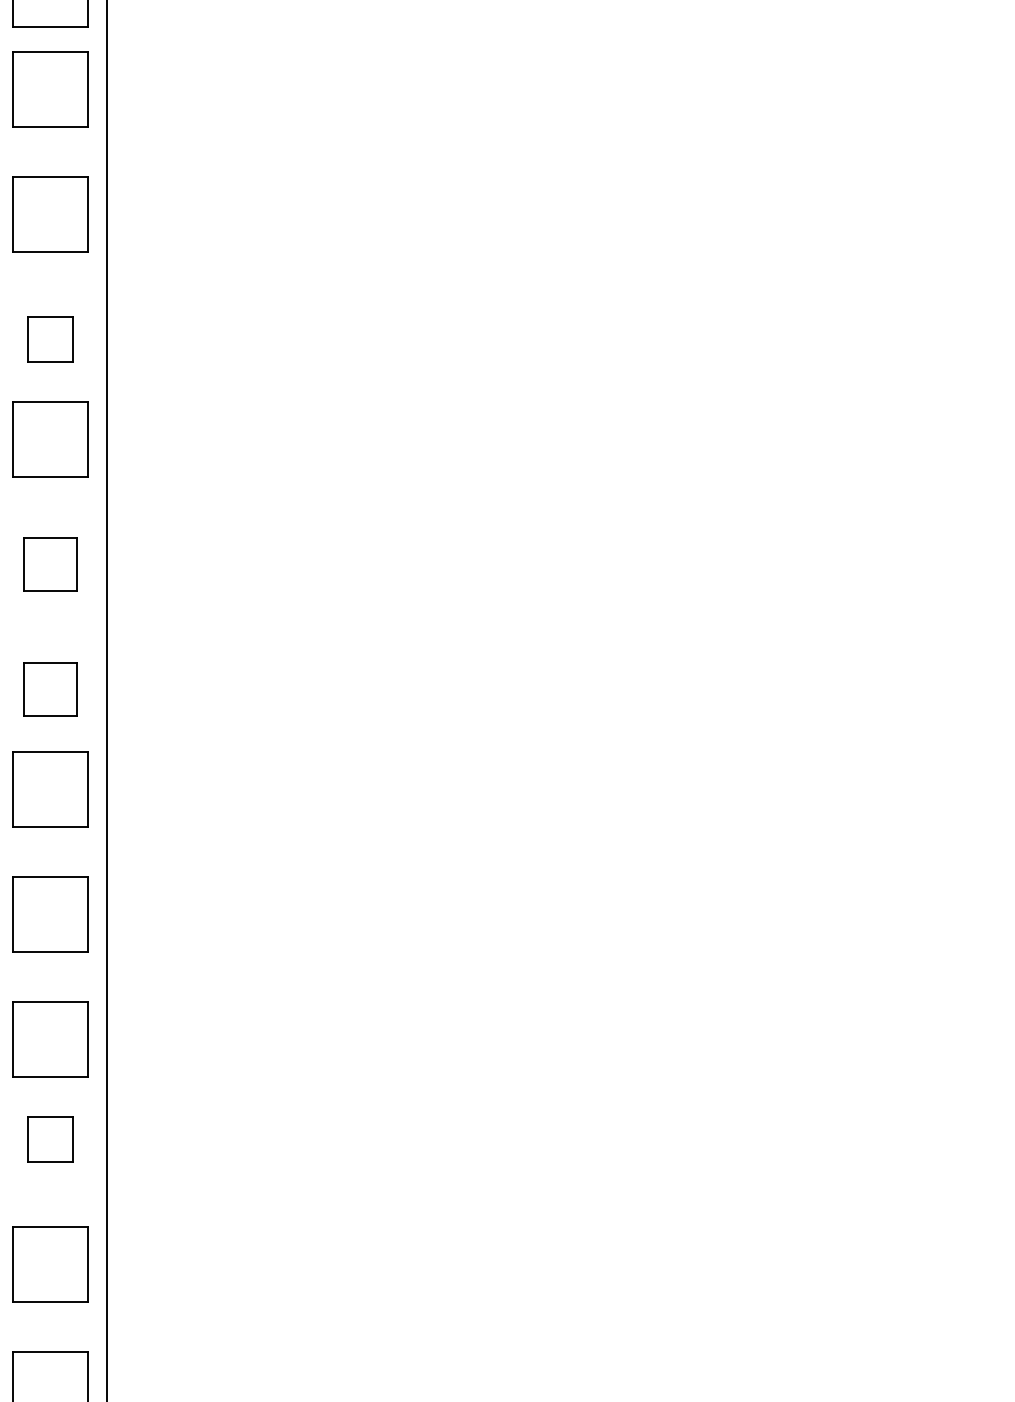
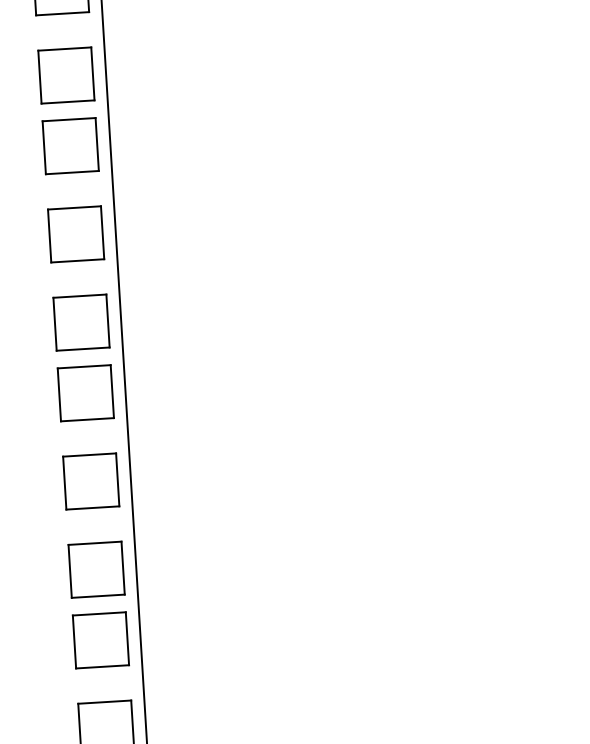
part: (50, 339) -> (66, 75), size x1.67
part: (50, 564) -> (76, 234), size x1.43
part: (50, 689) -> (81, 322), size x1.43
part: (50, 1139) -> (100, 640), size x1.67

